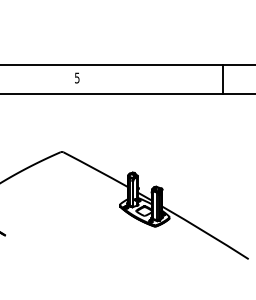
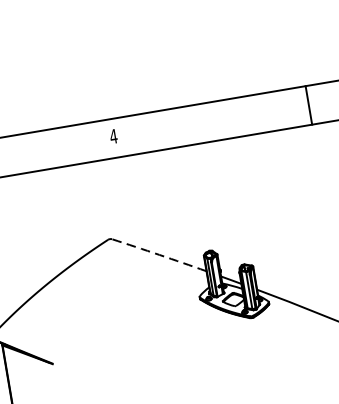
text: (76, 77) -> (112, 135), 5 -> 4
arc: (95, 169) -> (158, 255), solid -> dashed

